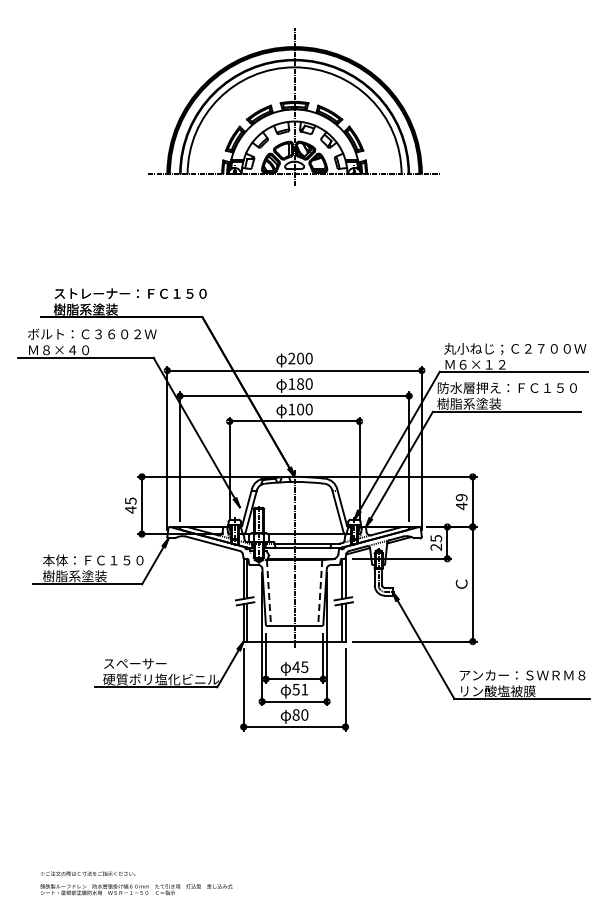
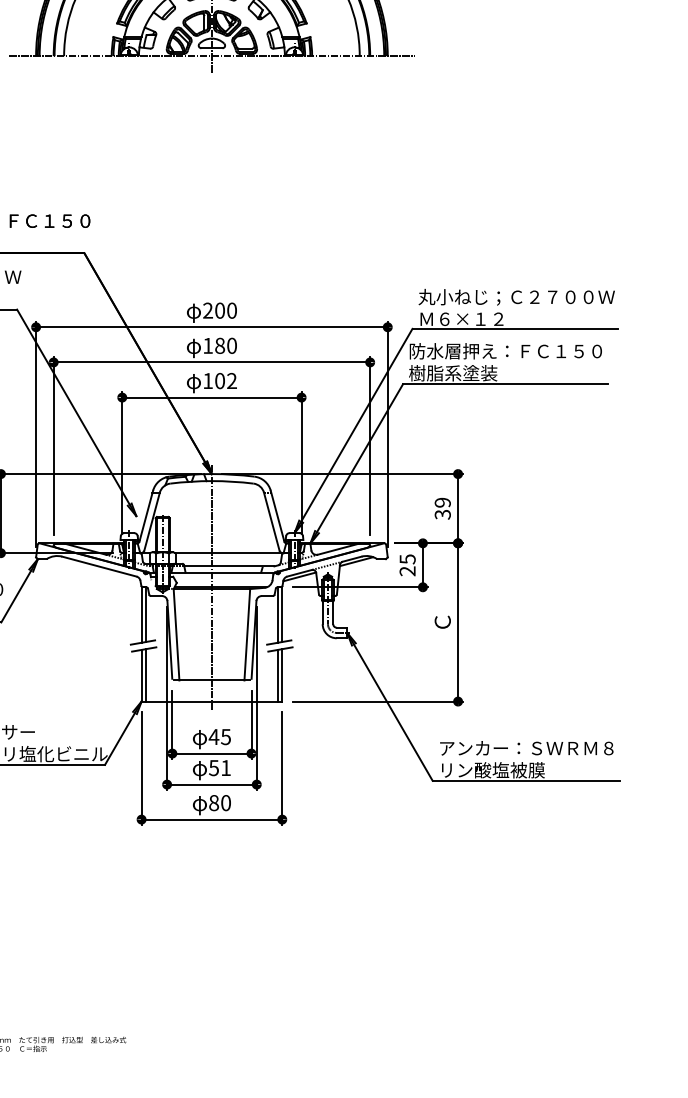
text: (308, 409) -> (231, 381), 100 -> 102
text: (461, 506) -> (442, 515), 49 -> 39
line: (269, 593) -> (177, 635), dashed -> solid
line: (320, 593) -> (247, 635), dashed -> solid

